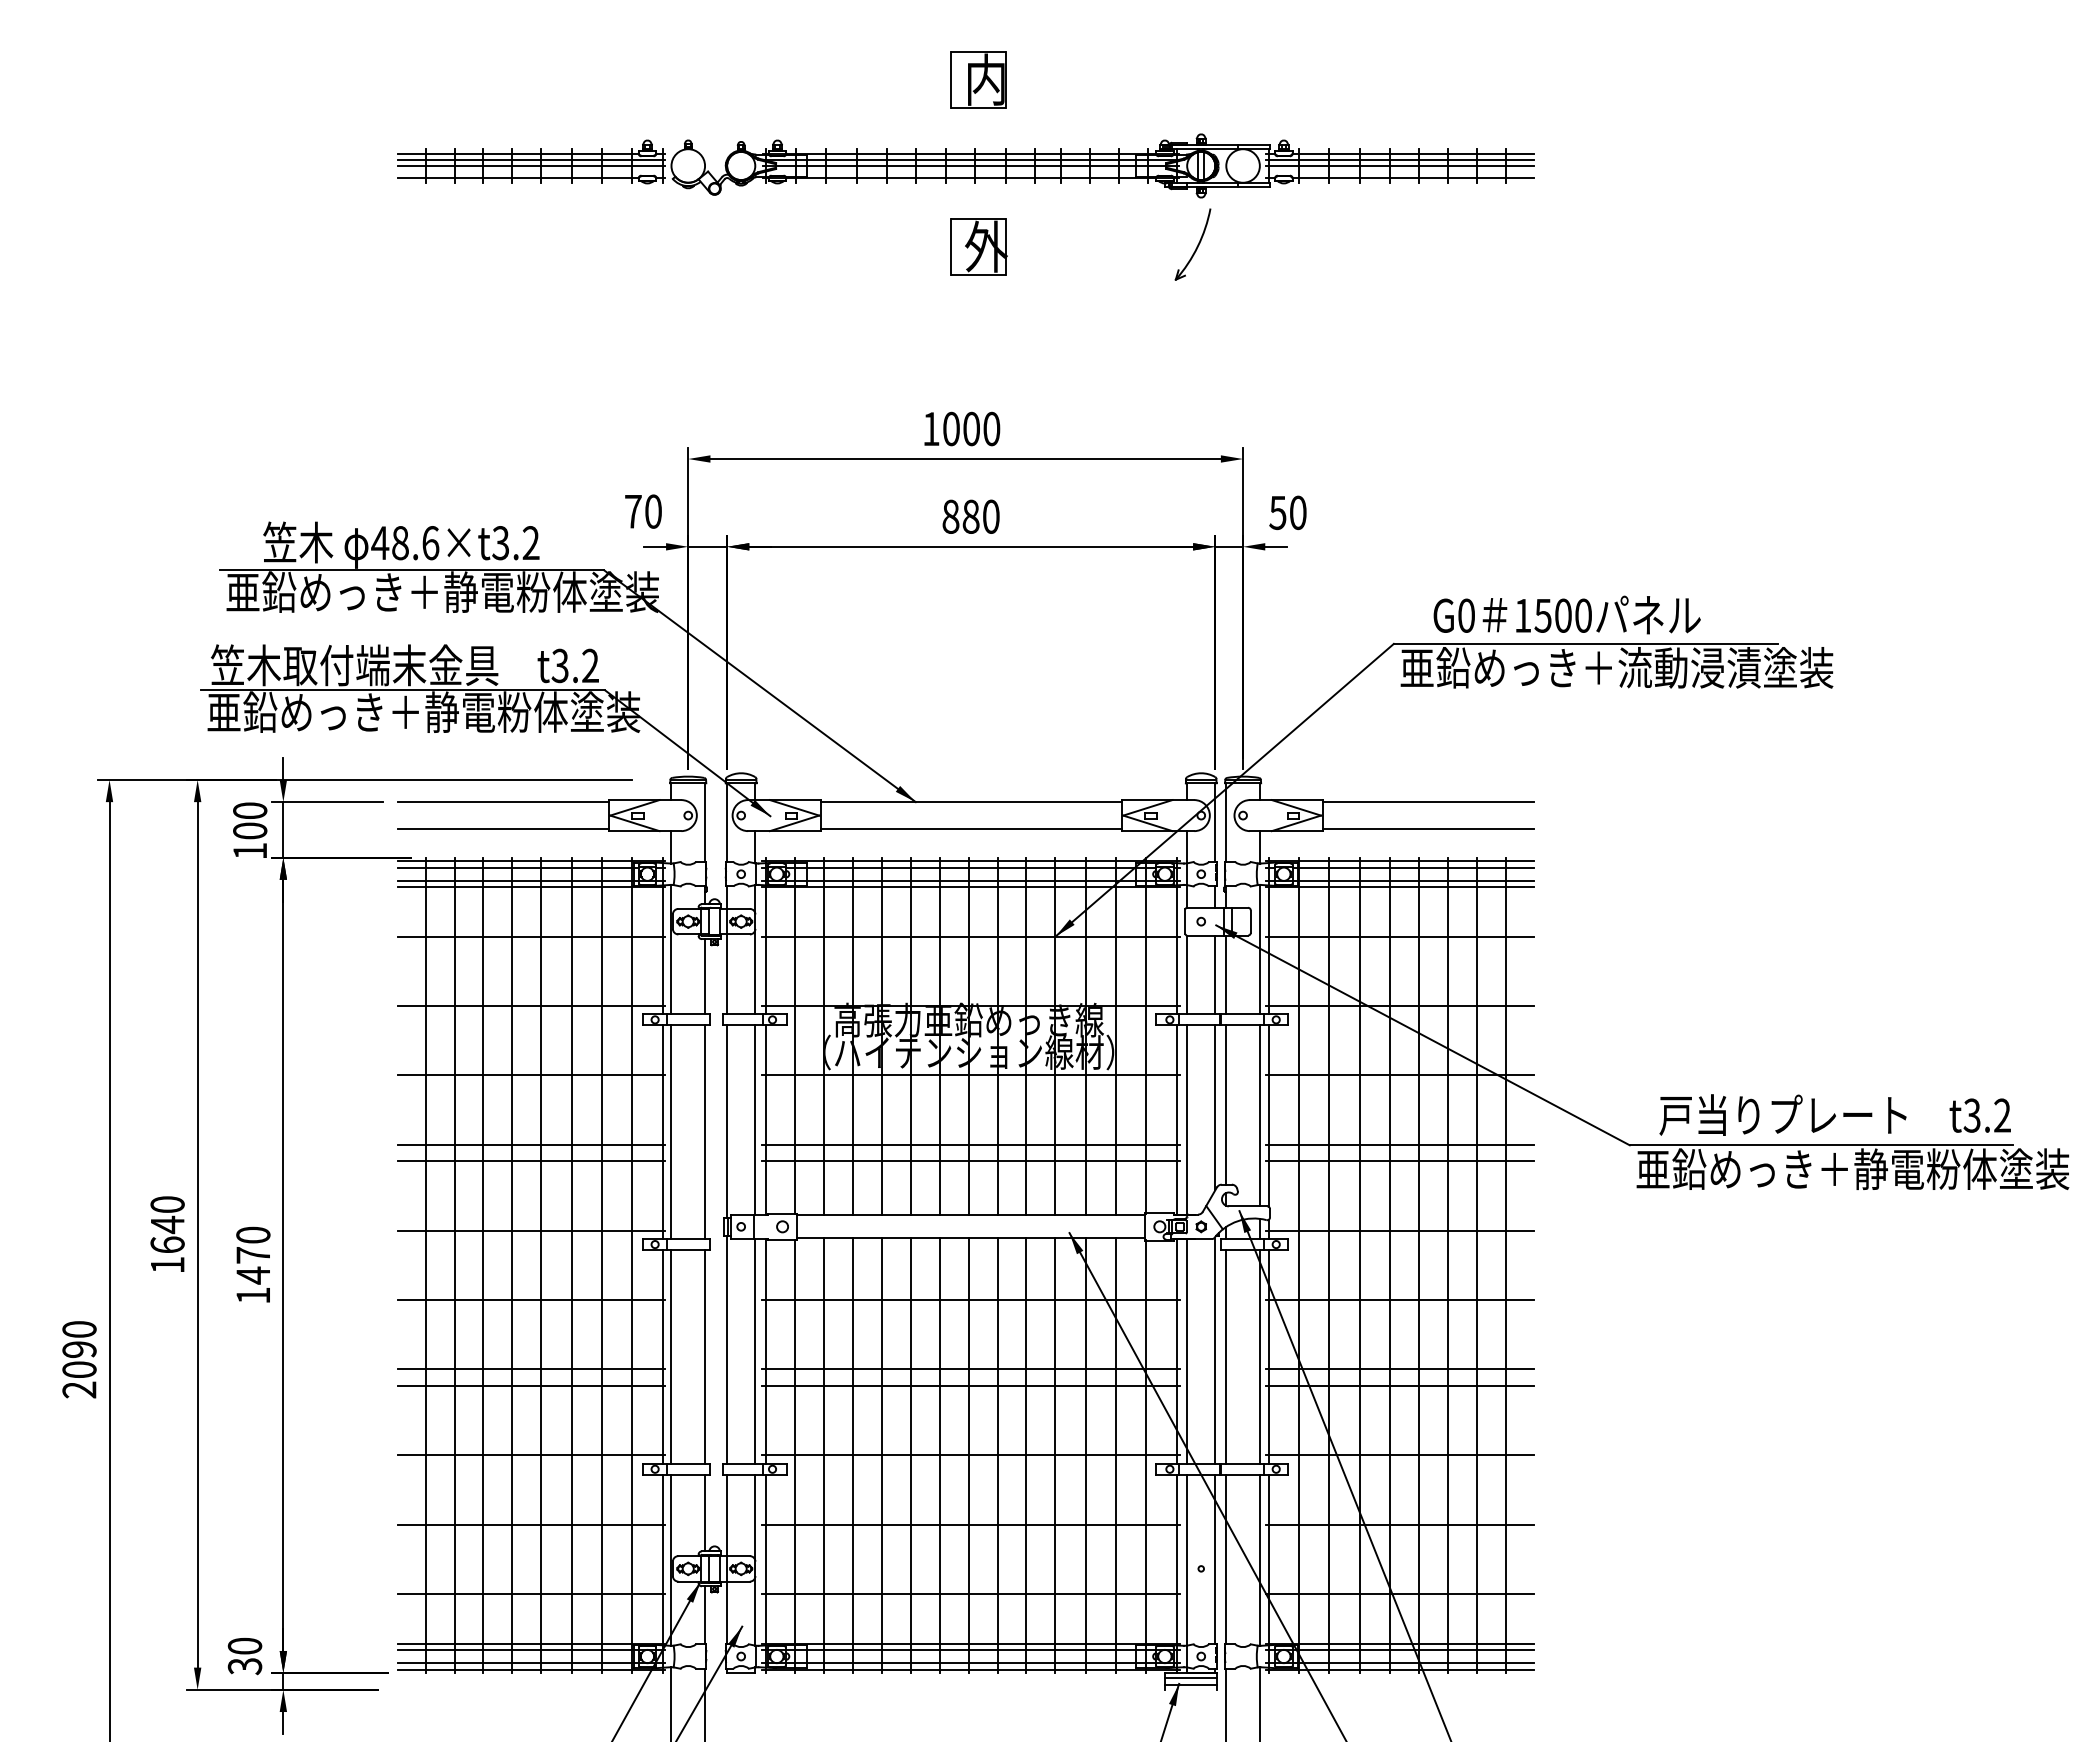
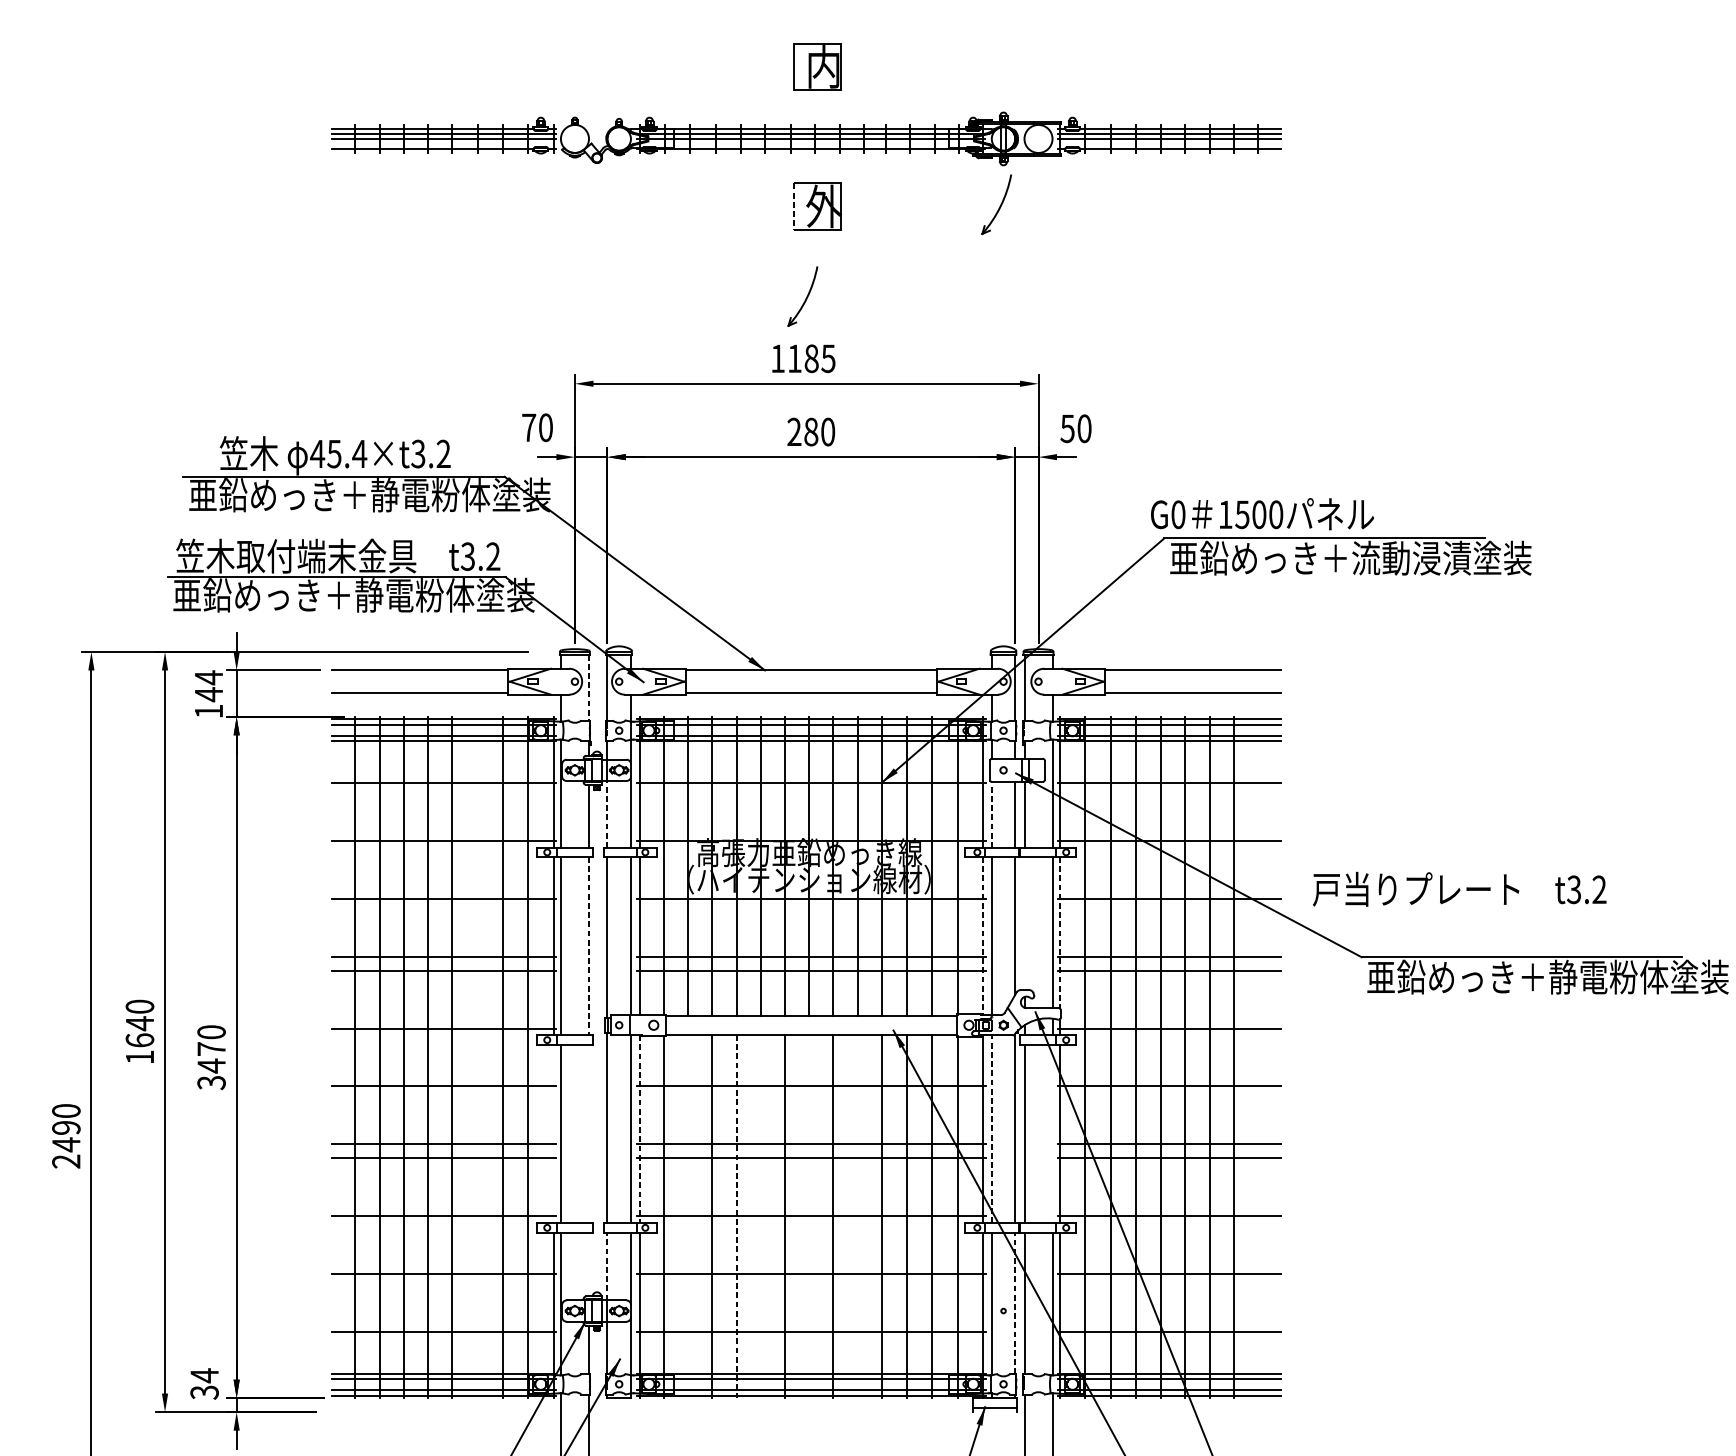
line: (950, 247) -> (794, 207), solid -> dashed
part: (960, 354) -> (802, 296), added
text: (971, 428) -> (811, 358), 1000 -> 1185
text: (950, 516) -> (794, 431), 880 -> 280
text: (415, 543) -> (347, 454), 48.6×t3.2 -> 45.4×t3.2
text: (1566, 614) -> (1261, 513), moved
text: (250, 820) -> (209, 685), 100 -> 144
line: (705, 823) -> (589, 688), solid -> dashed
line: (727, 974) -> (607, 814), solid -> dashed
line: (1187, 974) -> (992, 814), solid -> dashed
line: (1226, 1104) -> (1024, 923), removed
text: (1834, 1114) -> (1459, 888), moved
line: (1268, 1116) -> (1059, 933), solid -> dashed
line: (1176, 1120) -> (982, 936), solid -> dashed
line: (705, 1132) -> (589, 946), solid -> dashed
line: (571, 1265) -> (477, 1057), removed
line: (1505, 1265) -> (1257, 1057), removed
text: (253, 1295) -> (211, 1082), 1470 -> 3470
line: (1187, 1350) -> (992, 1128), solid -> dashed
line: (765, 1351) -> (639, 1129), solid -> dashed
line: (662, 1356) -> (553, 1133), removed
line: (705, 1356) -> (589, 1133), removed
line: (1259, 1356) -> (1052, 1133), removed
text: (79, 1369) -> (66, 1144), 2090 -> 2490
line: (823, 1455) -> (687, 1216), removed
line: (910, 1455) -> (760, 1216), removed
line: (968, 1455) -> (809, 1216), removed
line: (1026, 1455) -> (857, 1216), removed
line: (881, 1456) -> (736, 1217), solid -> dashed
line: (705, 1512) -> (589, 1263), removed
line: (727, 1515) -> (607, 1266), solid -> dashed
line: (1215, 1559) -> (1015, 1303), solid -> dashed
text: (244, 1646) -> (204, 1375), 30 -> 34
line: (1190, 1677) -> (994, 1401), removed

